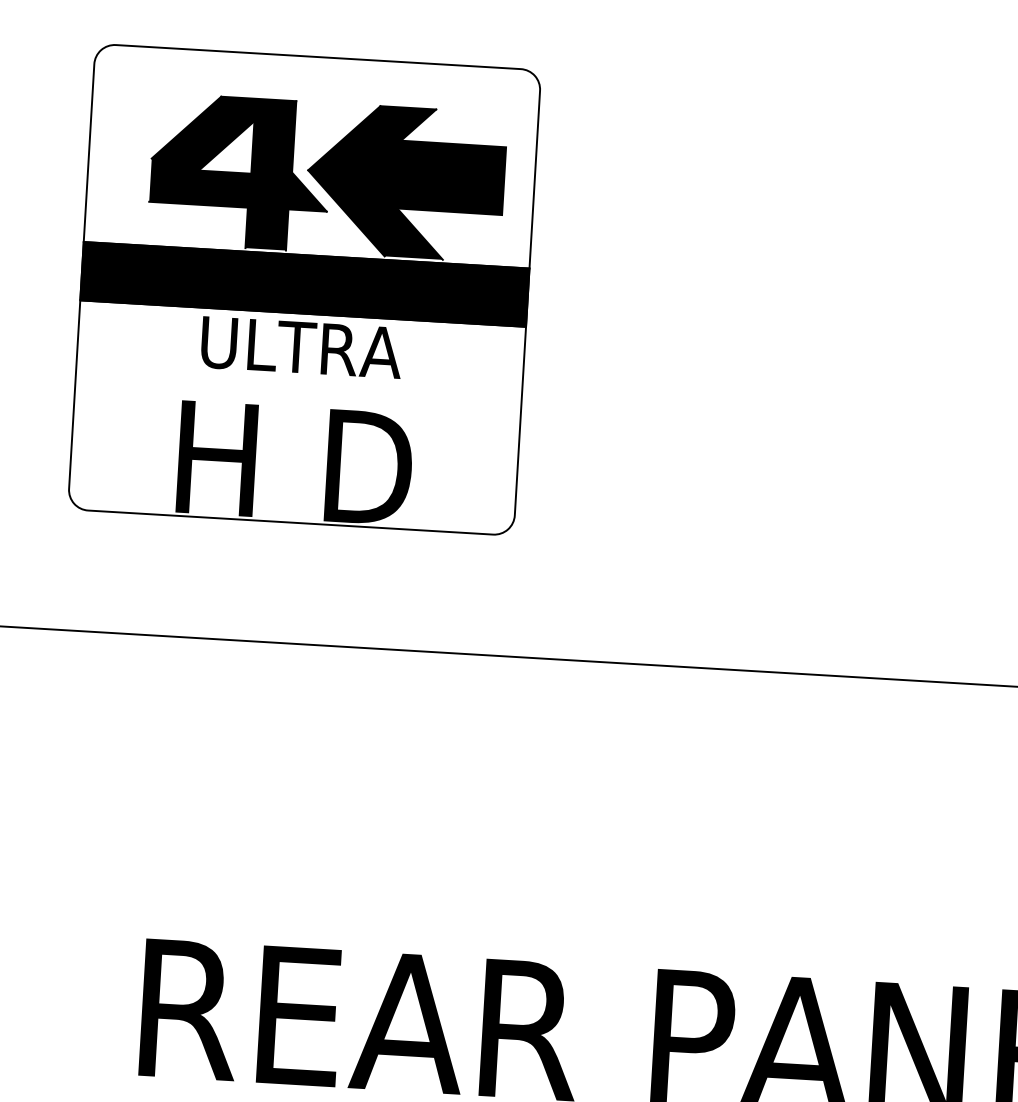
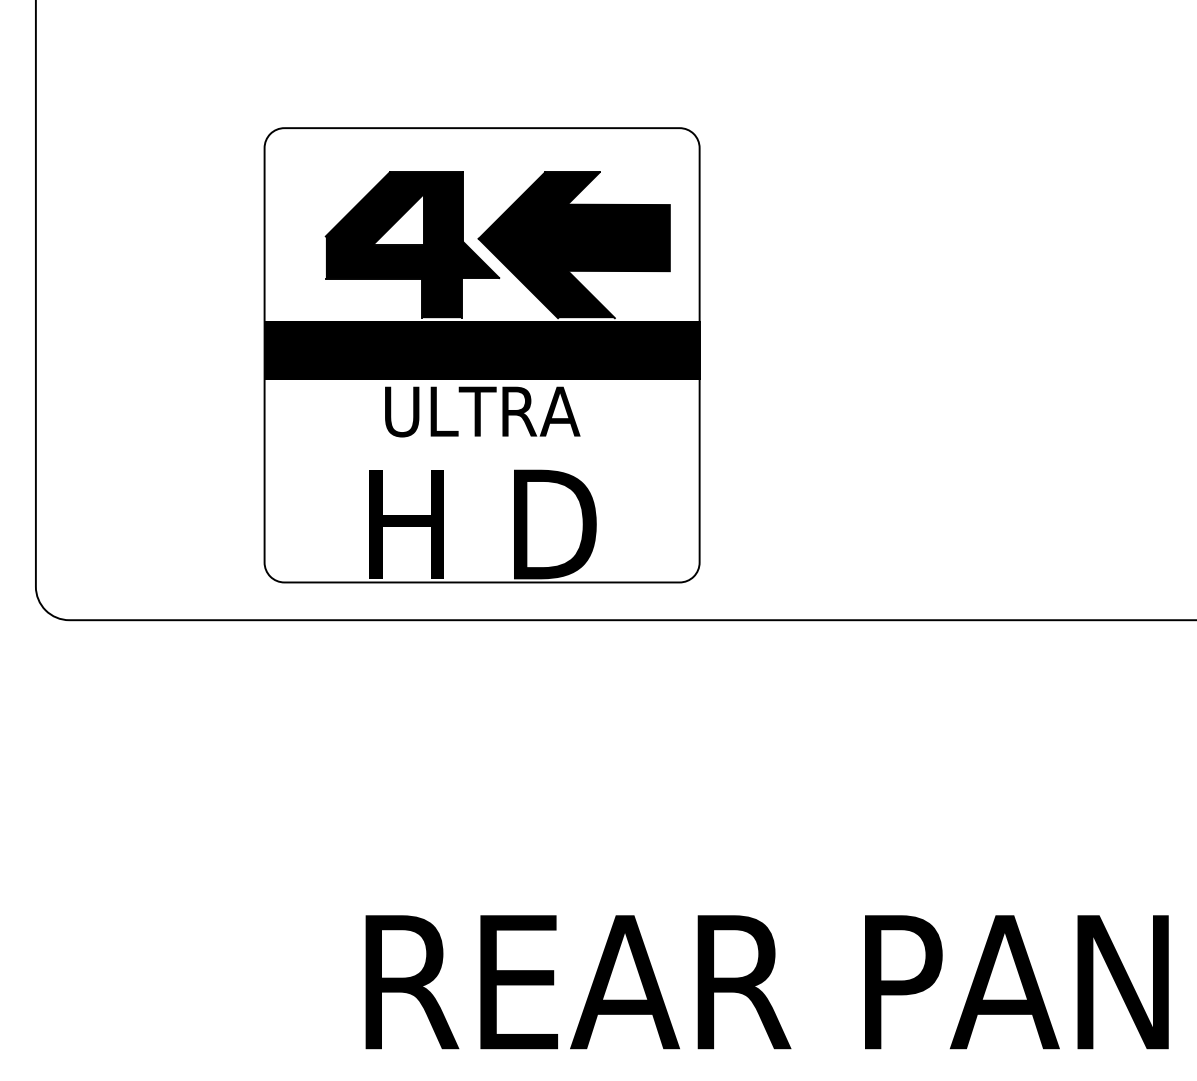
part: (303, 289) -> (481, 355), moved

